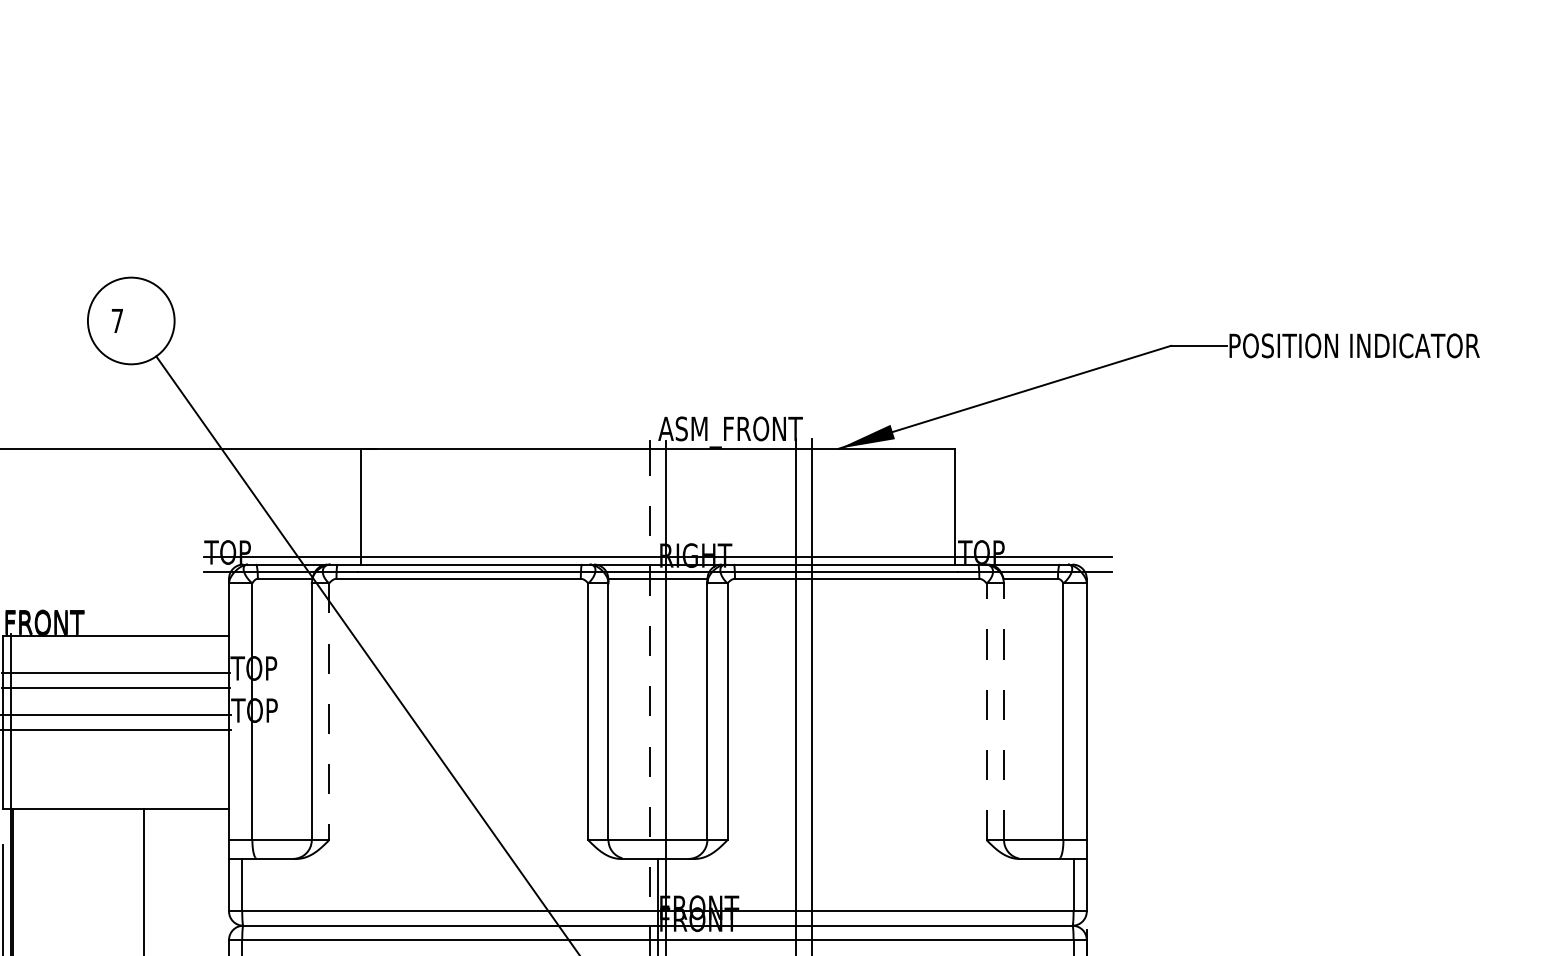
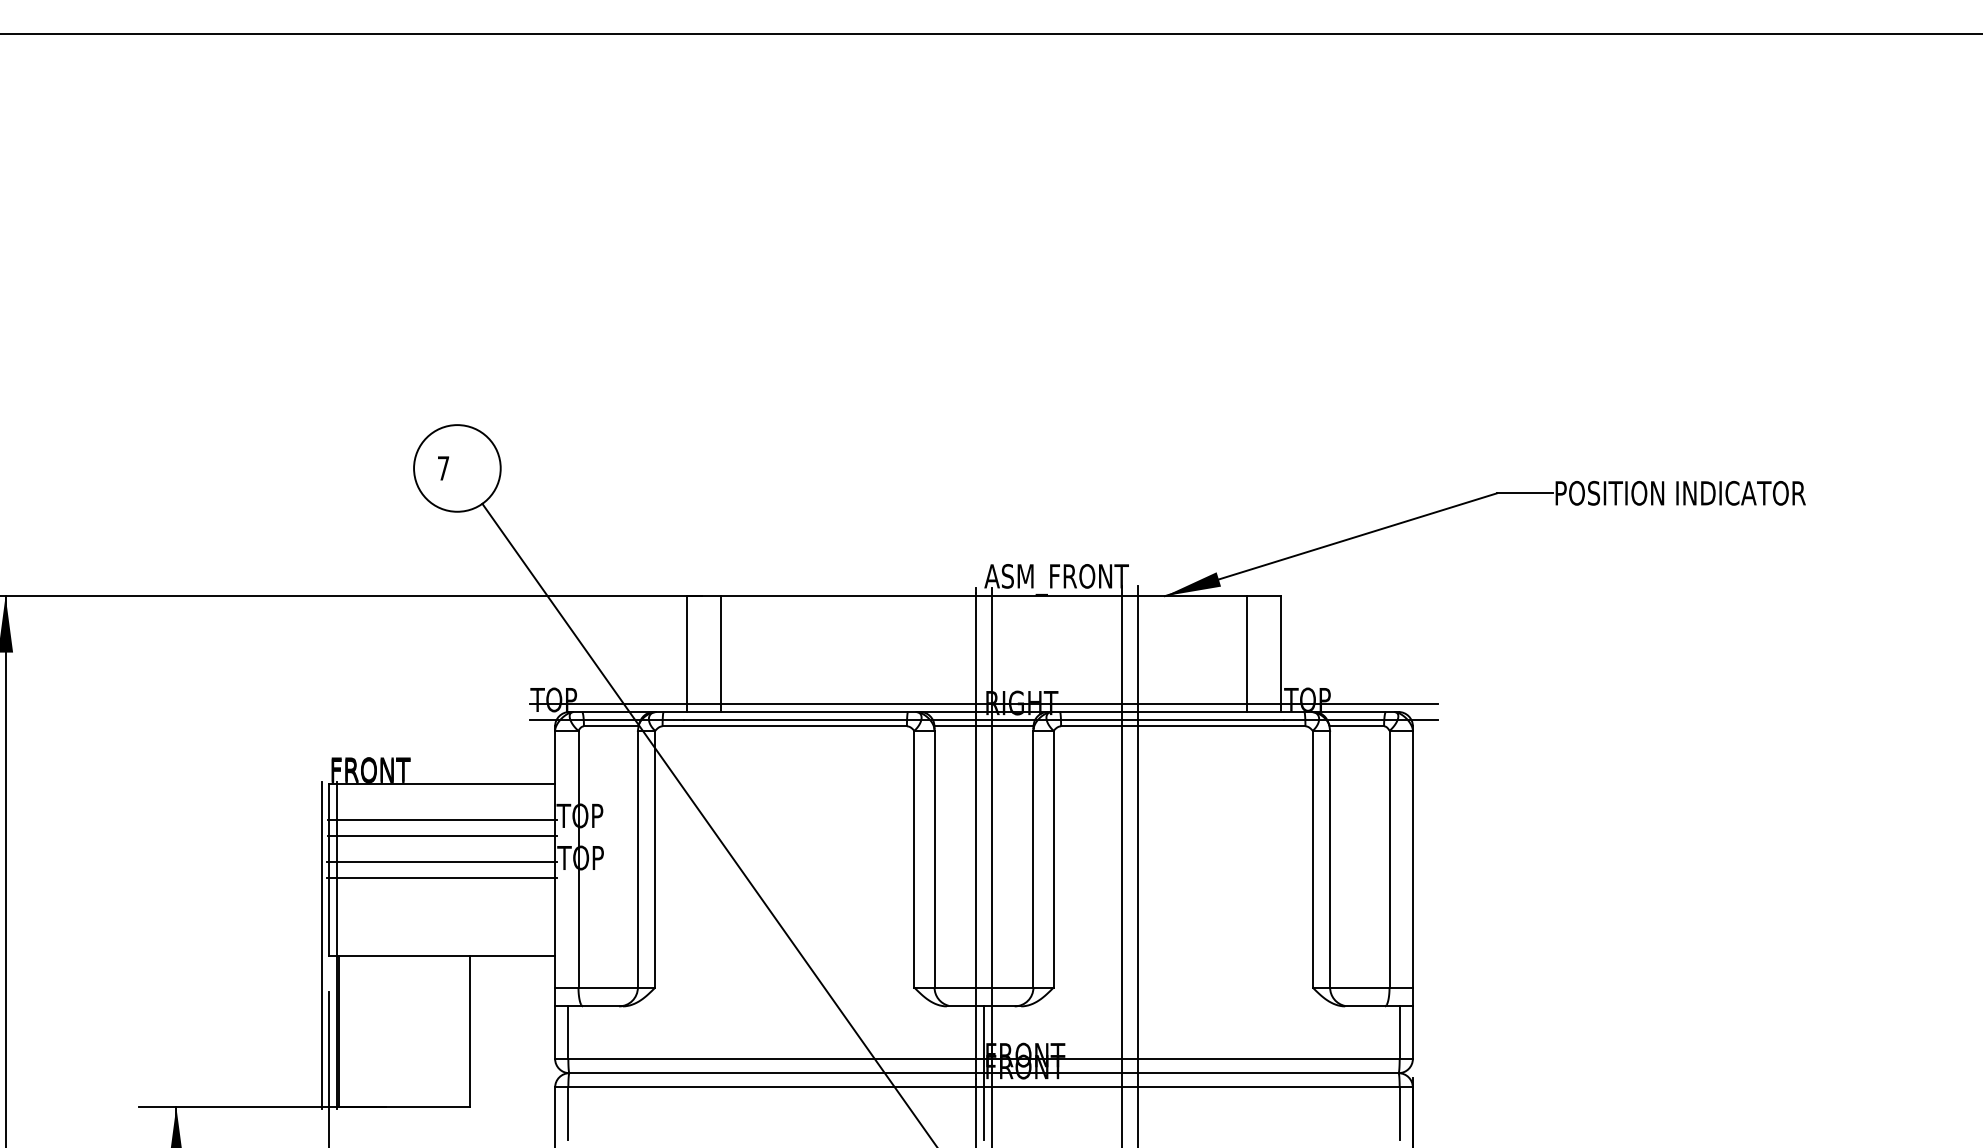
line: (394, 507) -> (720, 654), added
line: (921, 507) -> (1247, 654), added
line: (650, 689) -> (976, 836), dashed -> solid
line: (986, 711) -> (1312, 858), dashed -> solid
line: (1004, 711) -> (1330, 858), dashed -> solid
line: (329, 712) -> (655, 859), dashed -> solid

